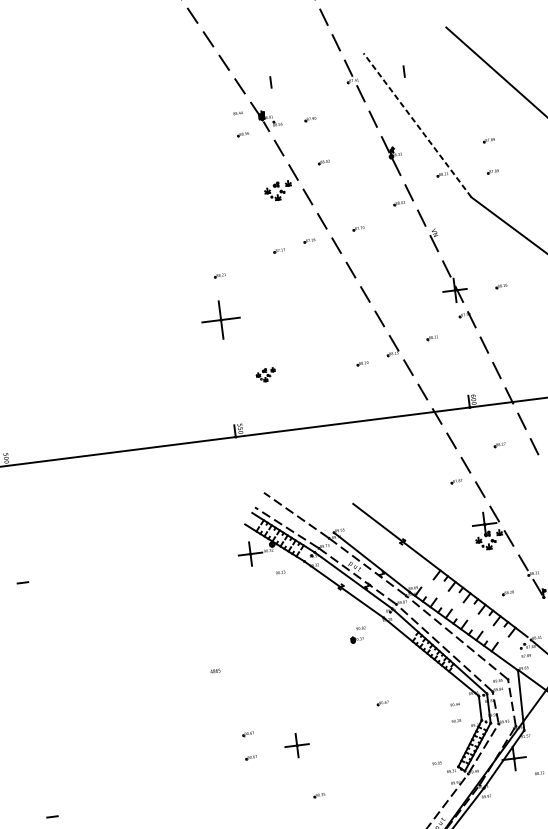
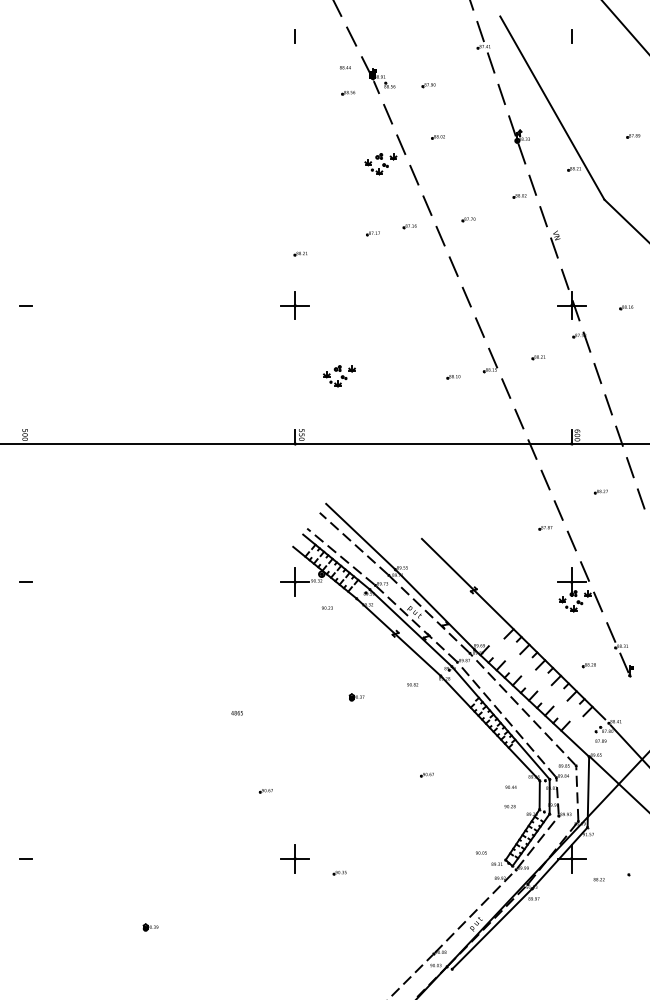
line: (403, 71) -> (571, 36), moved
line: (270, 82) -> (294, 36), moved
line: (417, 124) -> (552, 107), dashed -> solid
part: (493, 172) -> (633, 173), removed
part: (220, 319) -> (294, 305), size x0.62
part: (266, 375) -> (339, 376), size x1.43
line: (300, 507) -> (360, 535), added
part: (357, 639) -> (356, 697), moved
part: (296, 745) -> (294, 858), moved
part: (250, 758) -> (265, 819), removed

